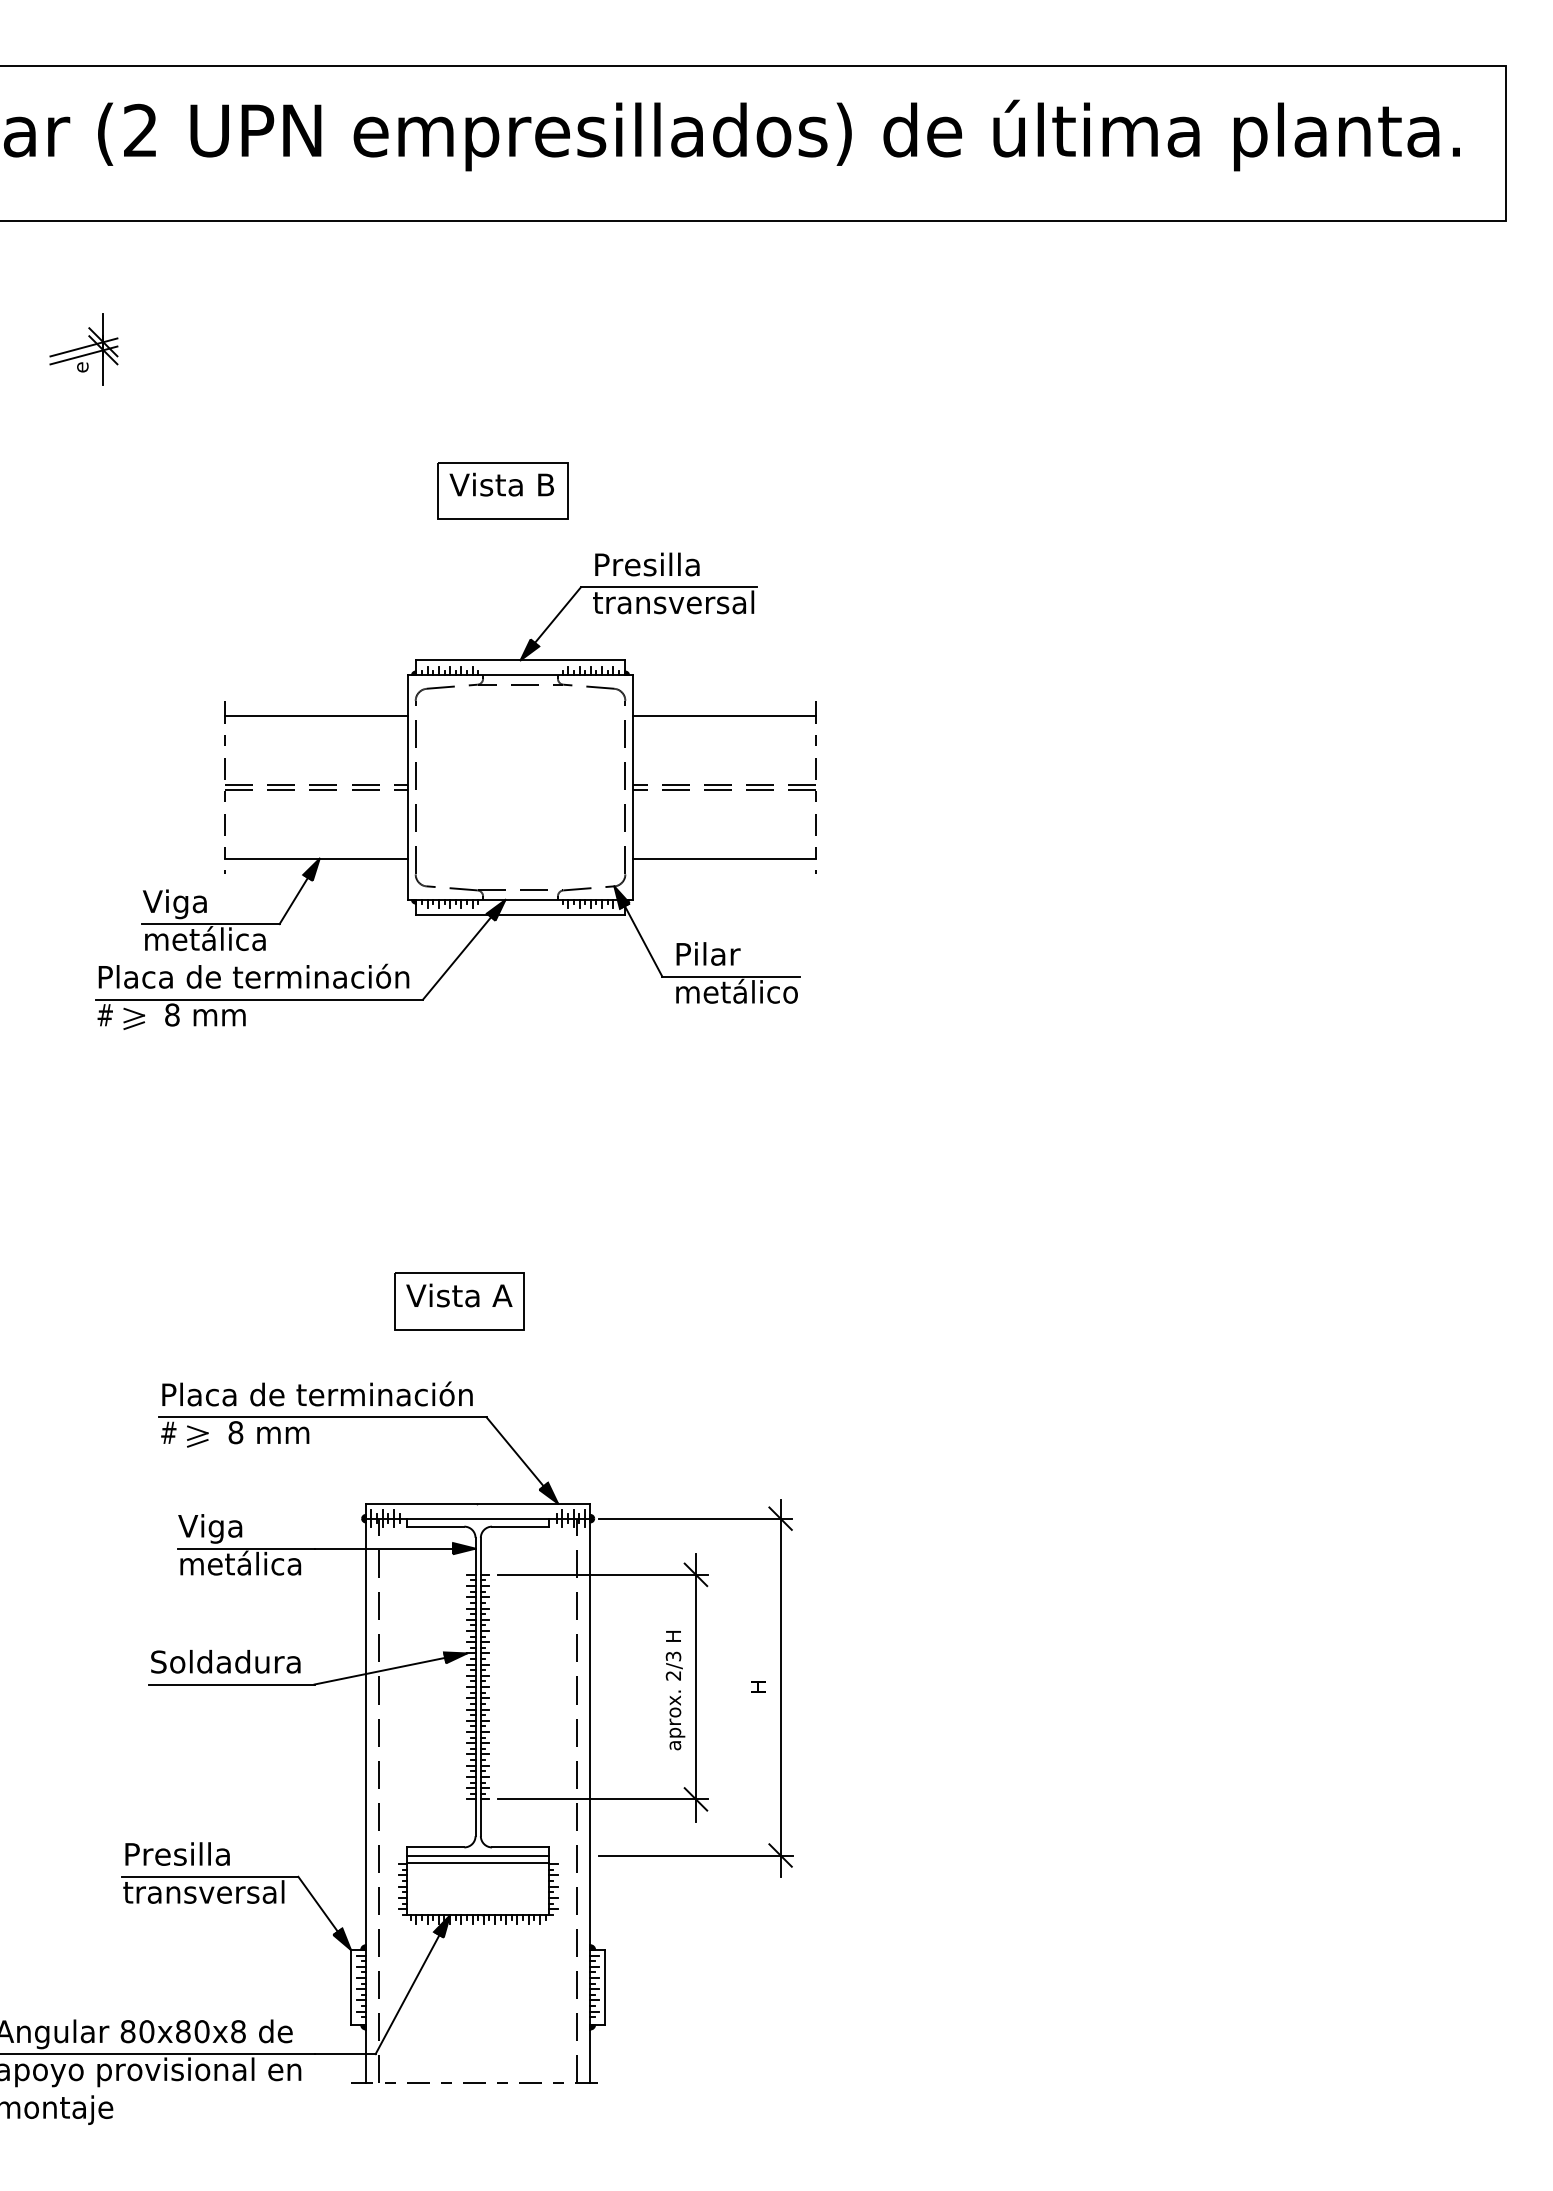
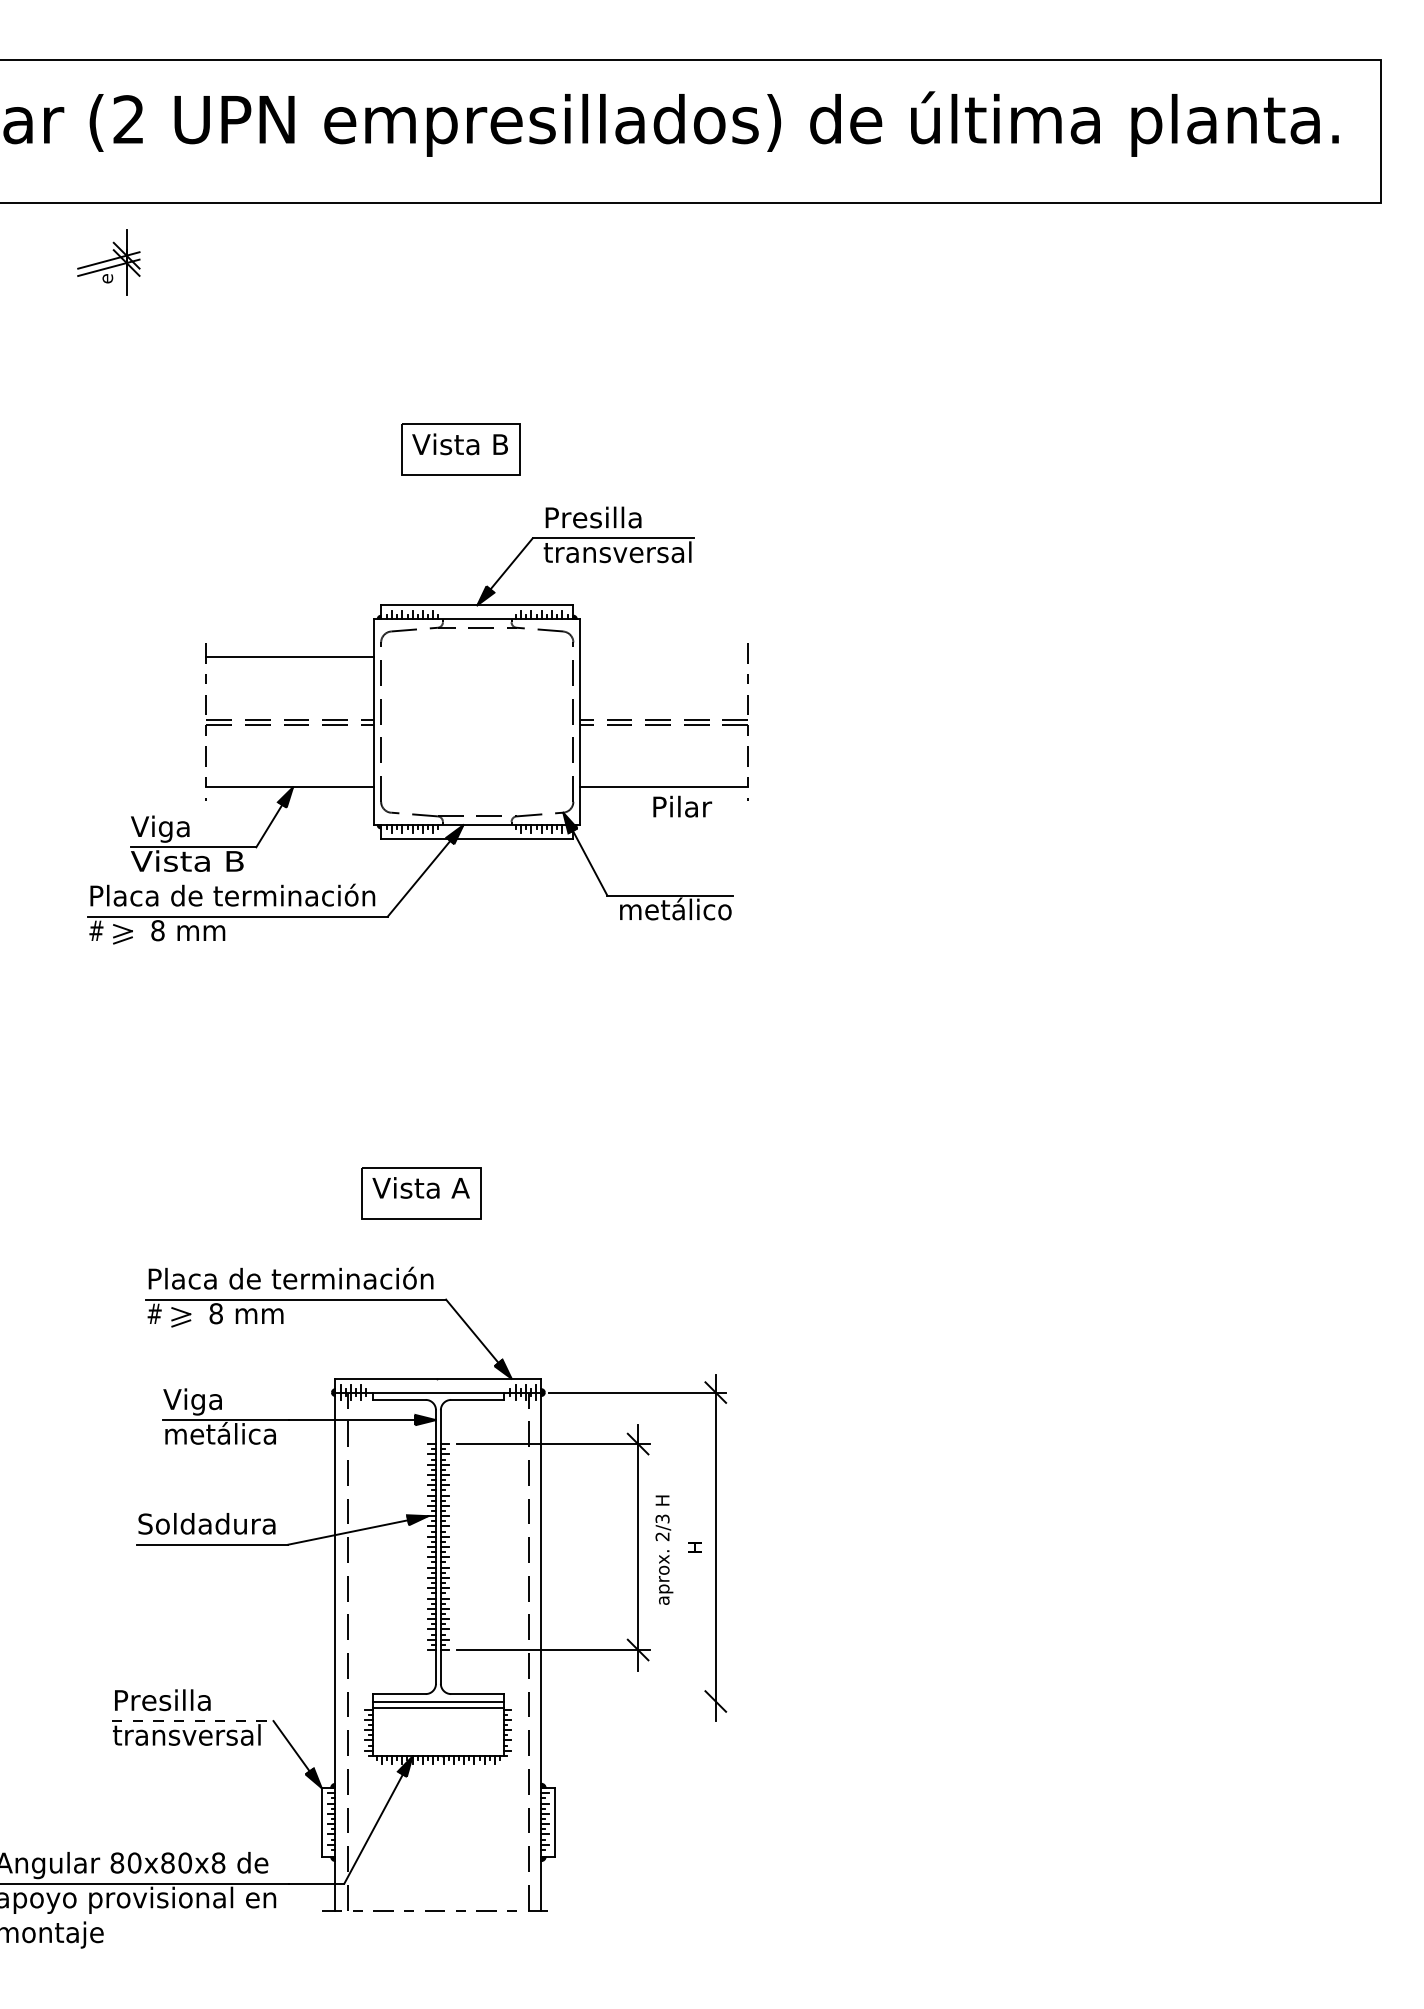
part: (83, 349) -> (108, 262), moved
line: (724, 716) -> (664, 656), removed
text: (204, 938) -> (187, 860), metálica -> Vista B
text: (708, 953) -> (682, 806), moved
text: (675, 1689) -> (664, 1549), moved
line: (696, 1855) -> (638, 1701), removed
line: (210, 1877) -> (192, 1721), solid -> dashed

